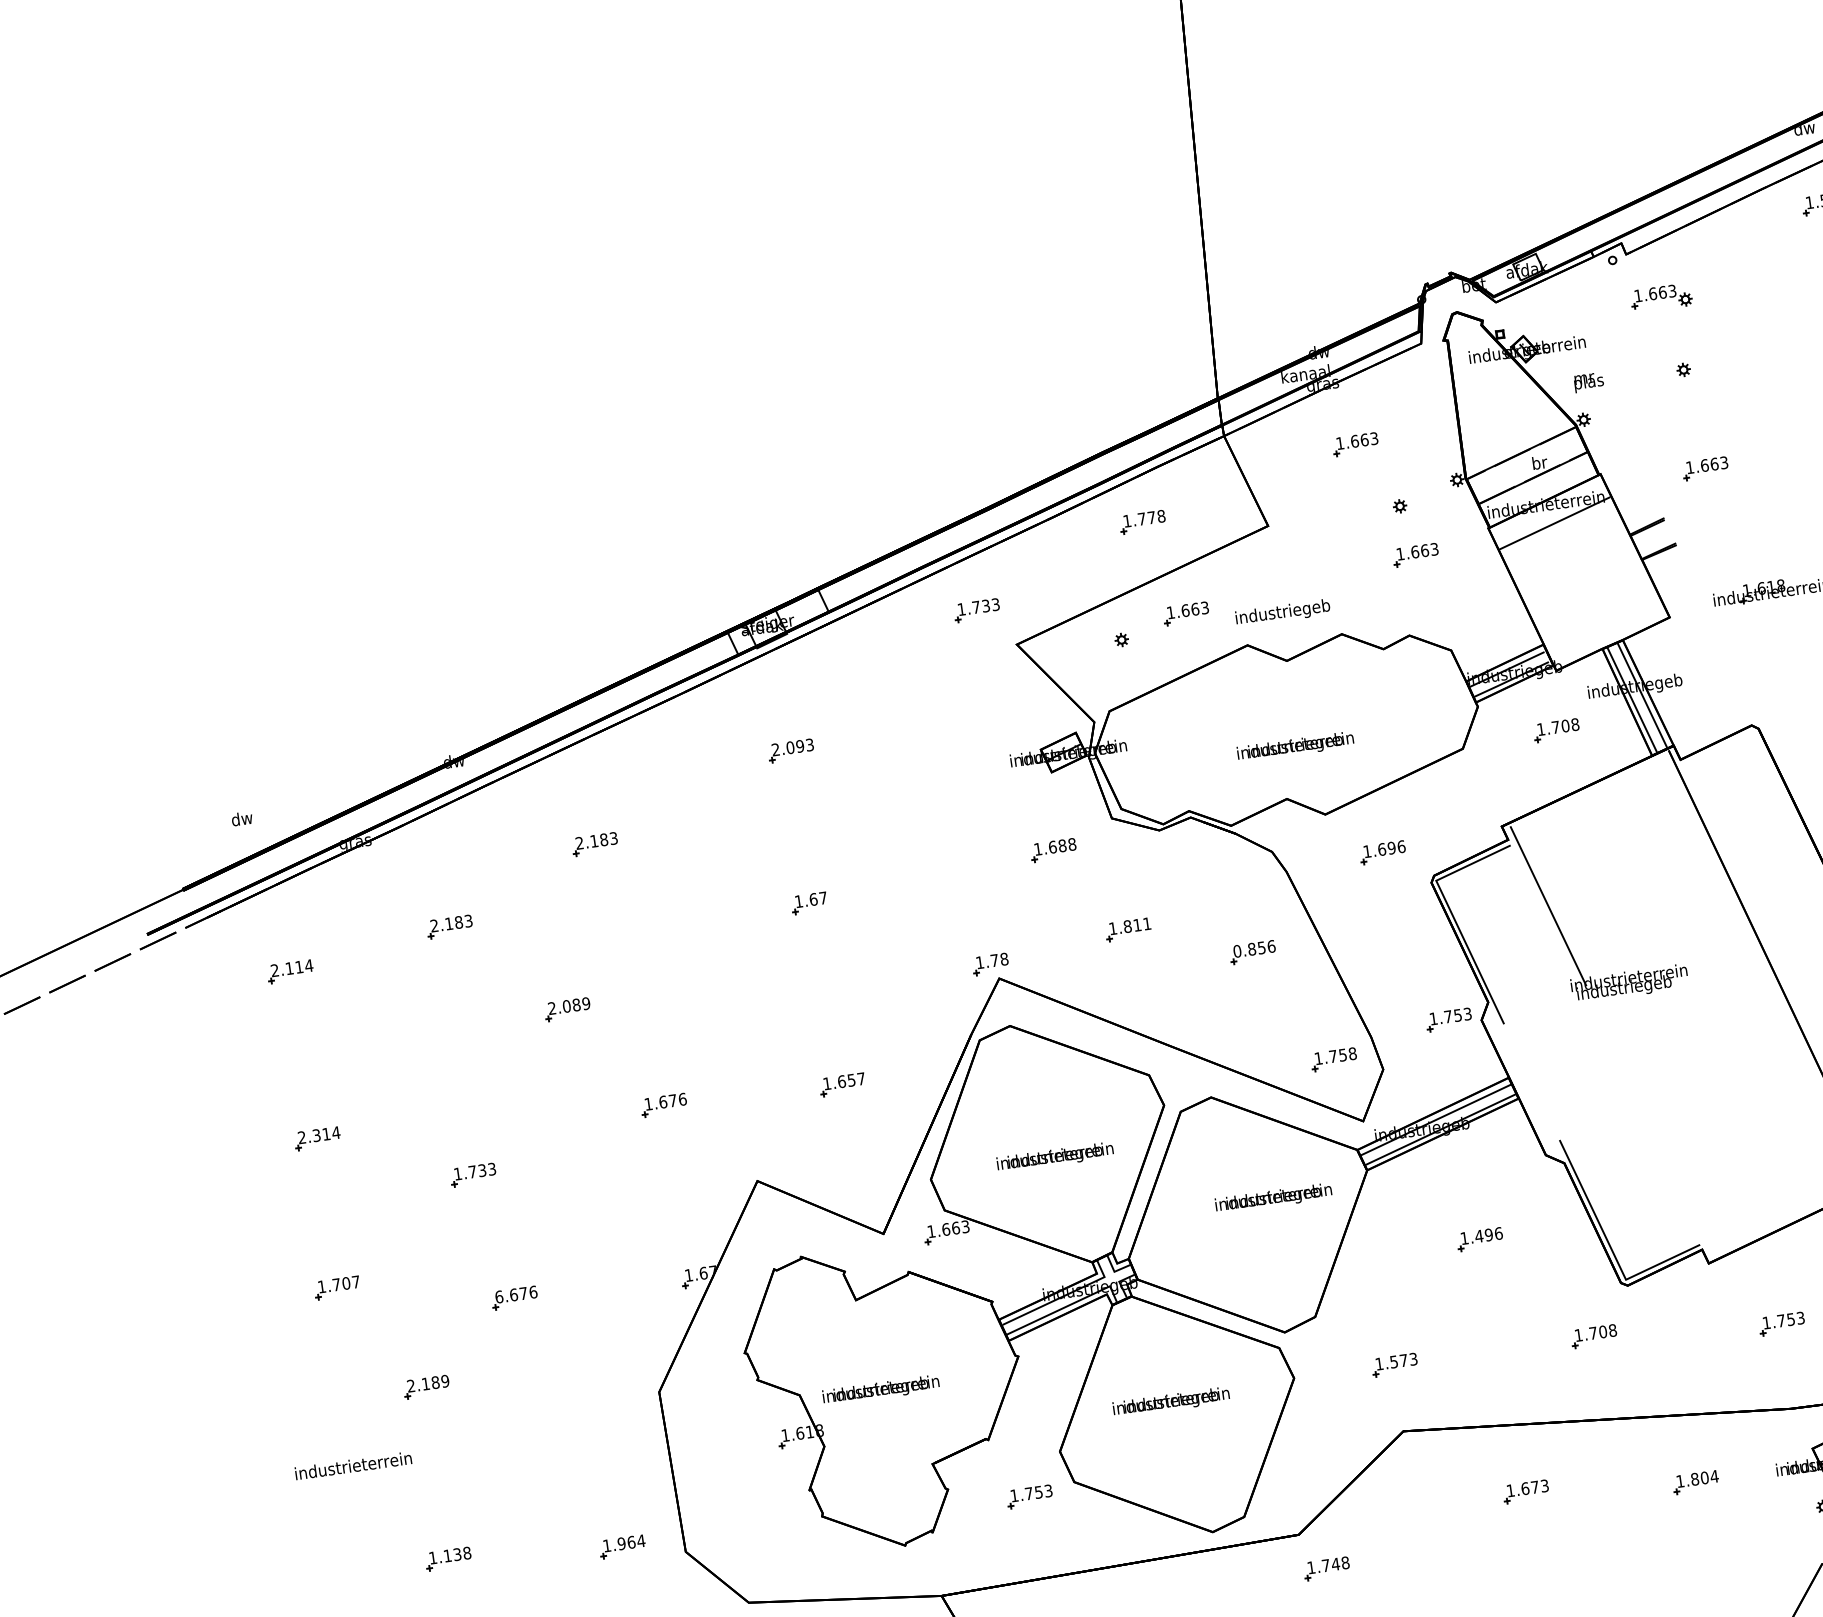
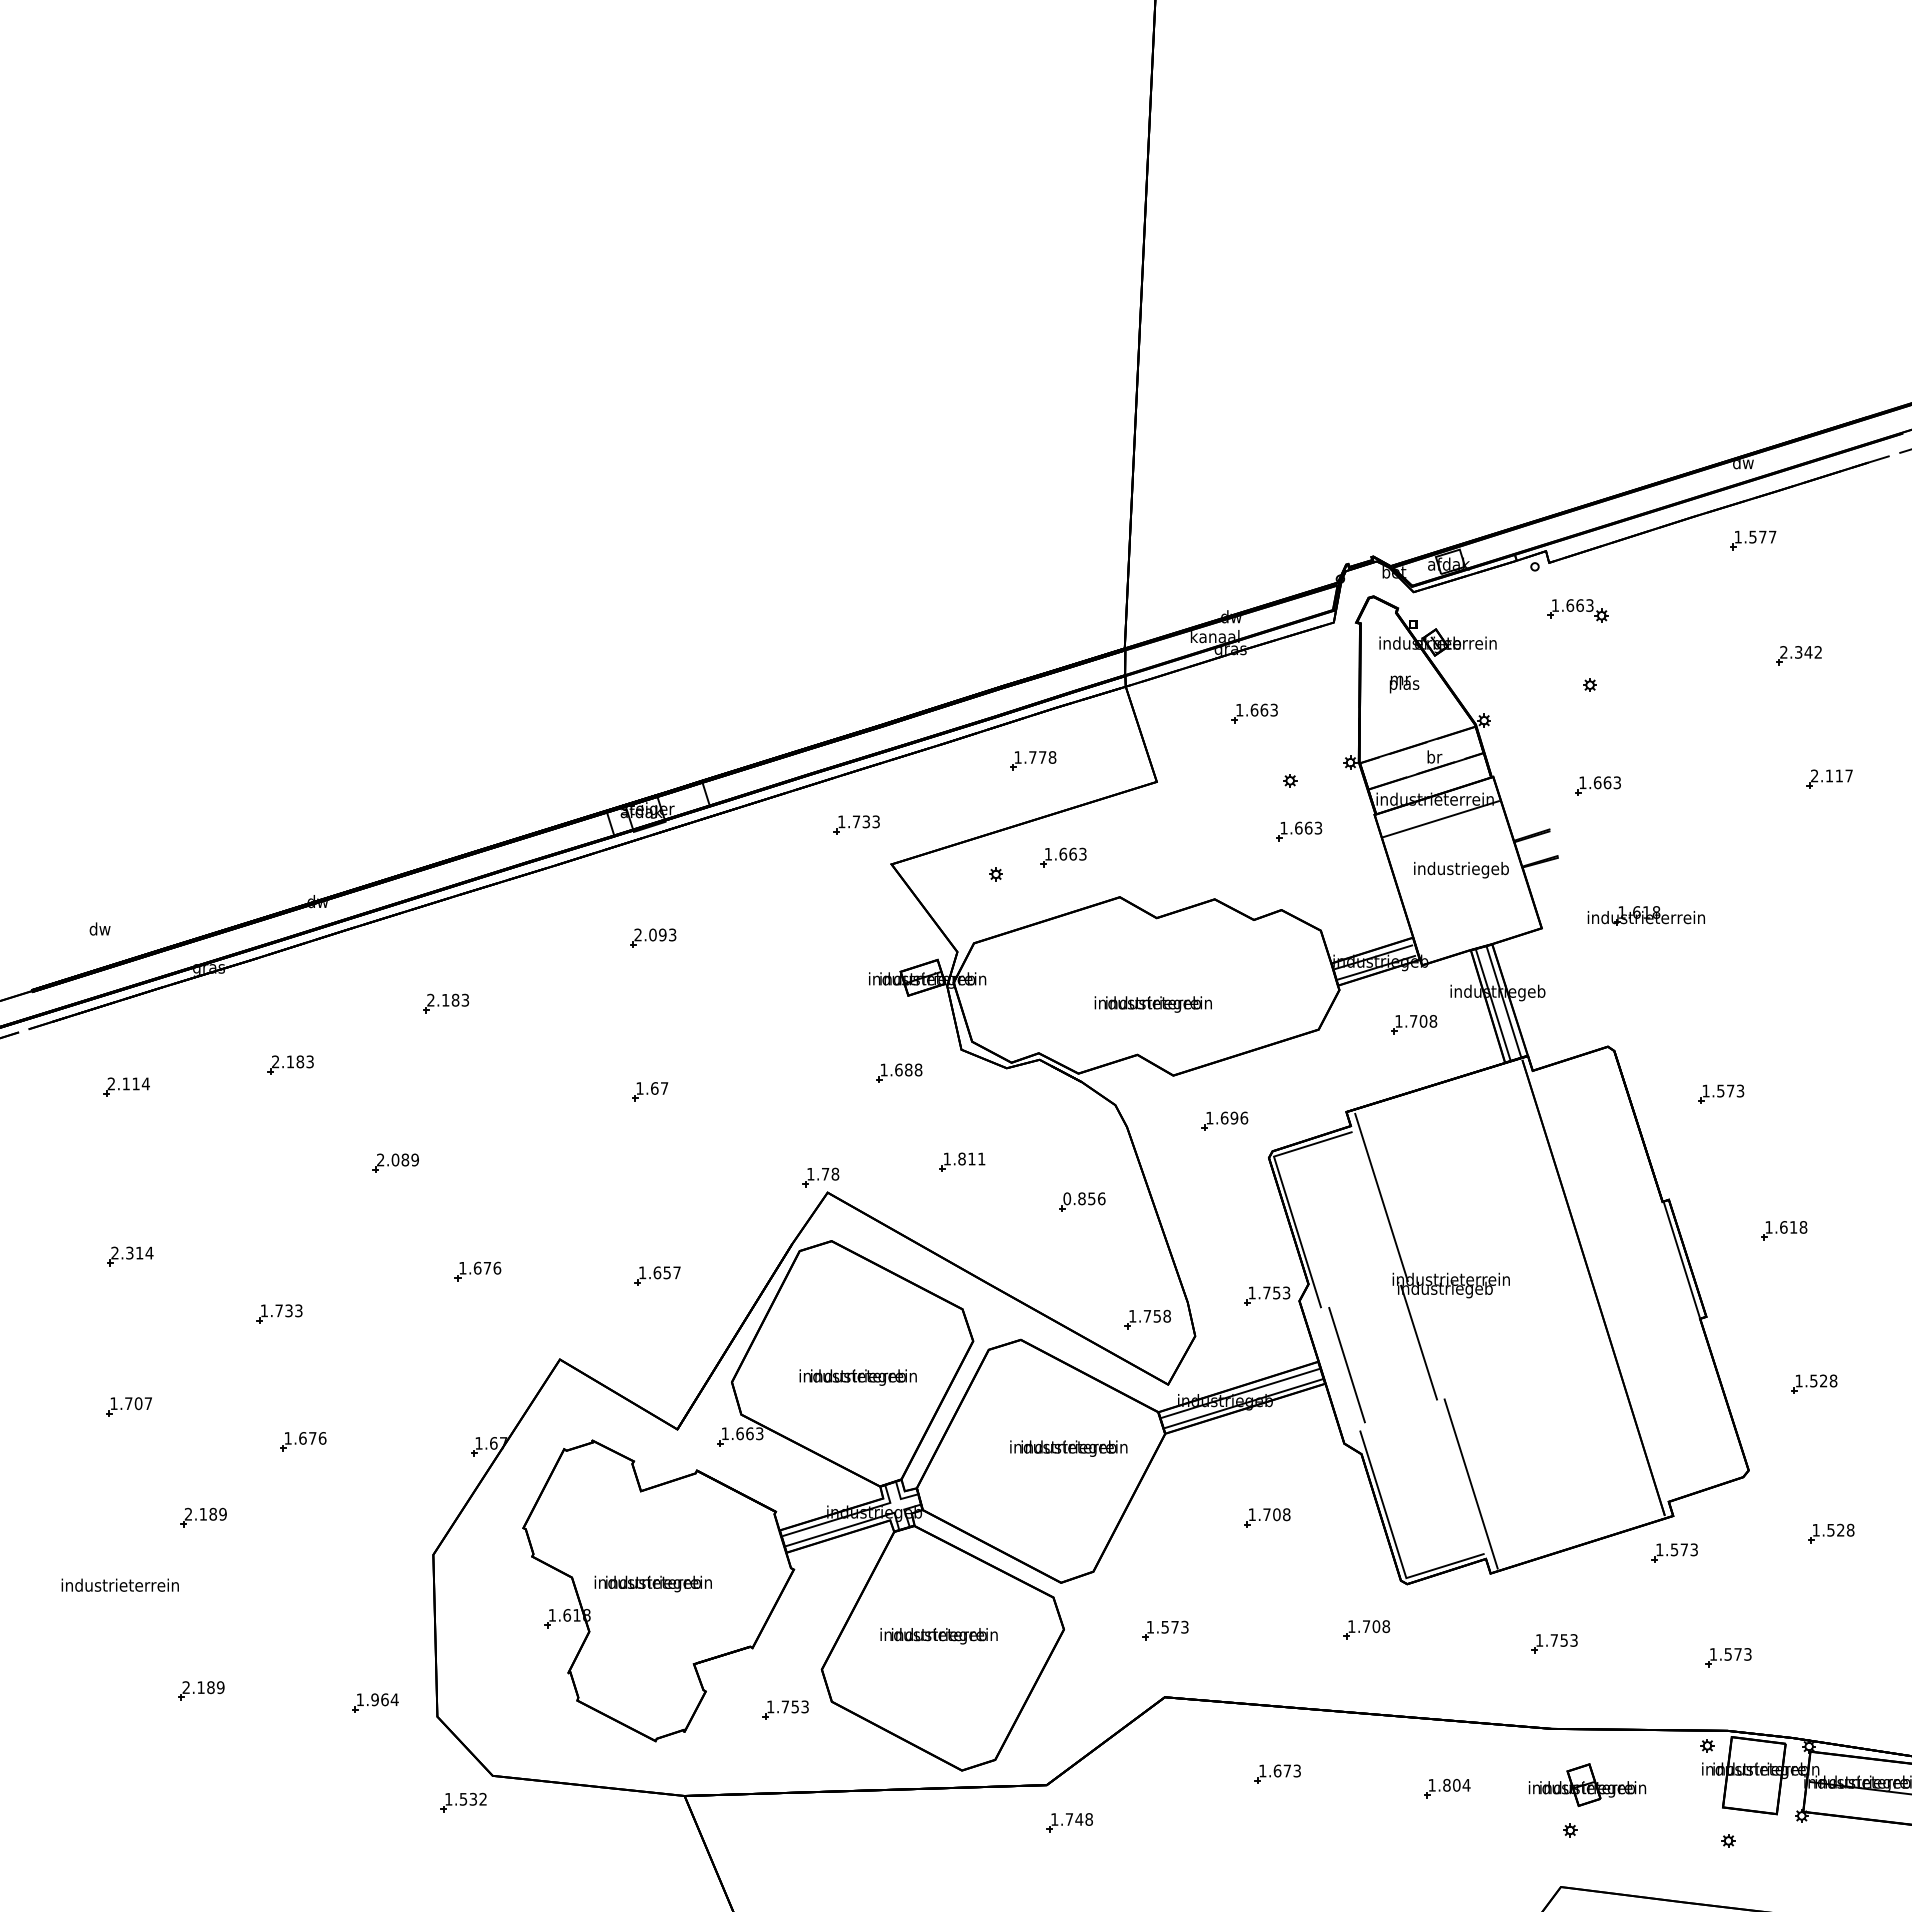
text: (1588, 382) -> (1404, 684), moved
text: (1283, 613) -> (1461, 870), moved
line: (1606, 1044) -> (1419, 1342), added
line: (1537, 1076) -> (1346, 1364), added
line: (1676, 1177) -> (1470, 1483), added
text: (1488, 1234) -> (1276, 1514), 1.496 -> 1.708
text: (499, 1297) -> (288, 1438), 6.676 -> 1.676
text: (450, 1555) -> (203, 1687), 1.138 -> 2.189

